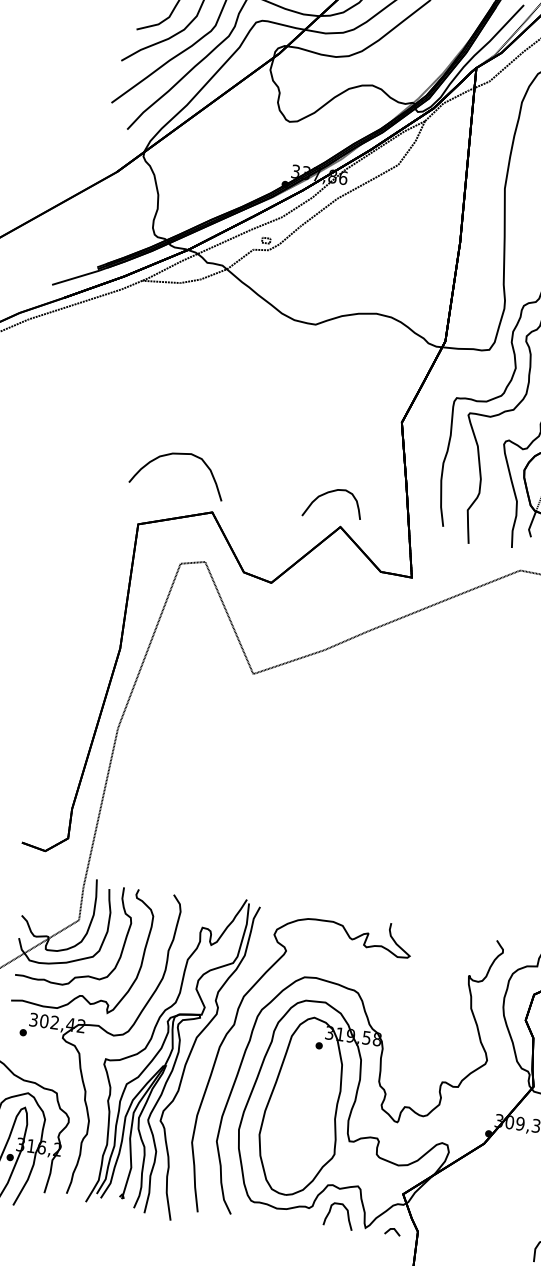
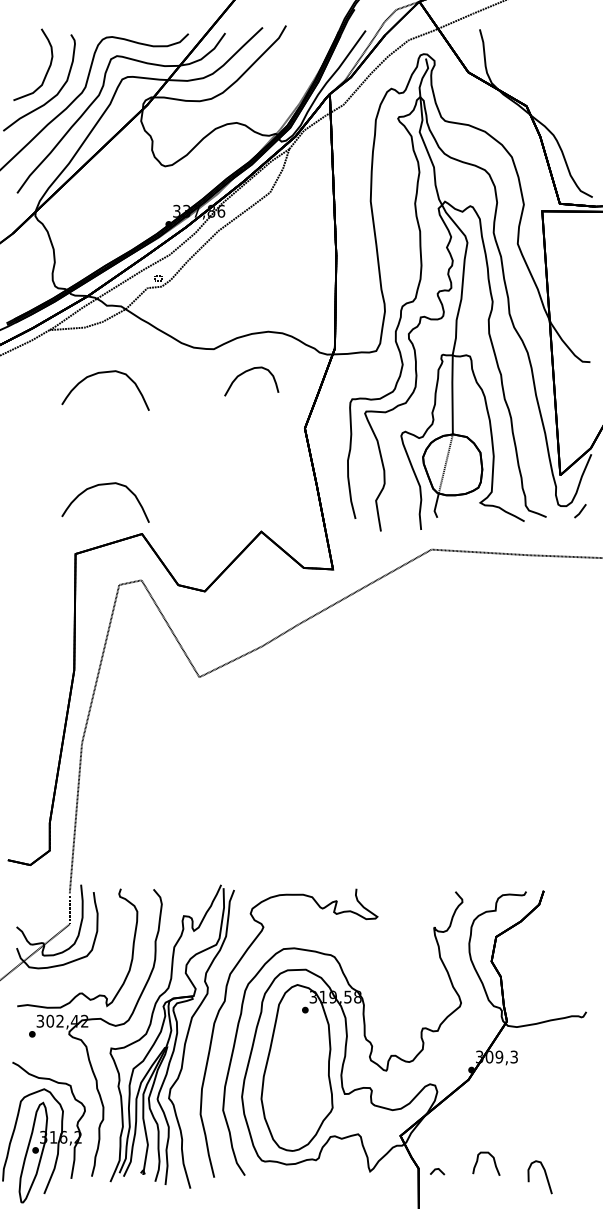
curve: (196, 335) -> (105, 373), added
curve: (328, 493) -> (246, 372), moved
curve: (78, 975) -> (76, 975), removed
curve: (347, 1214) -> (493, 1161), moved
line: (391, 1230) -> (436, 1170), moved

